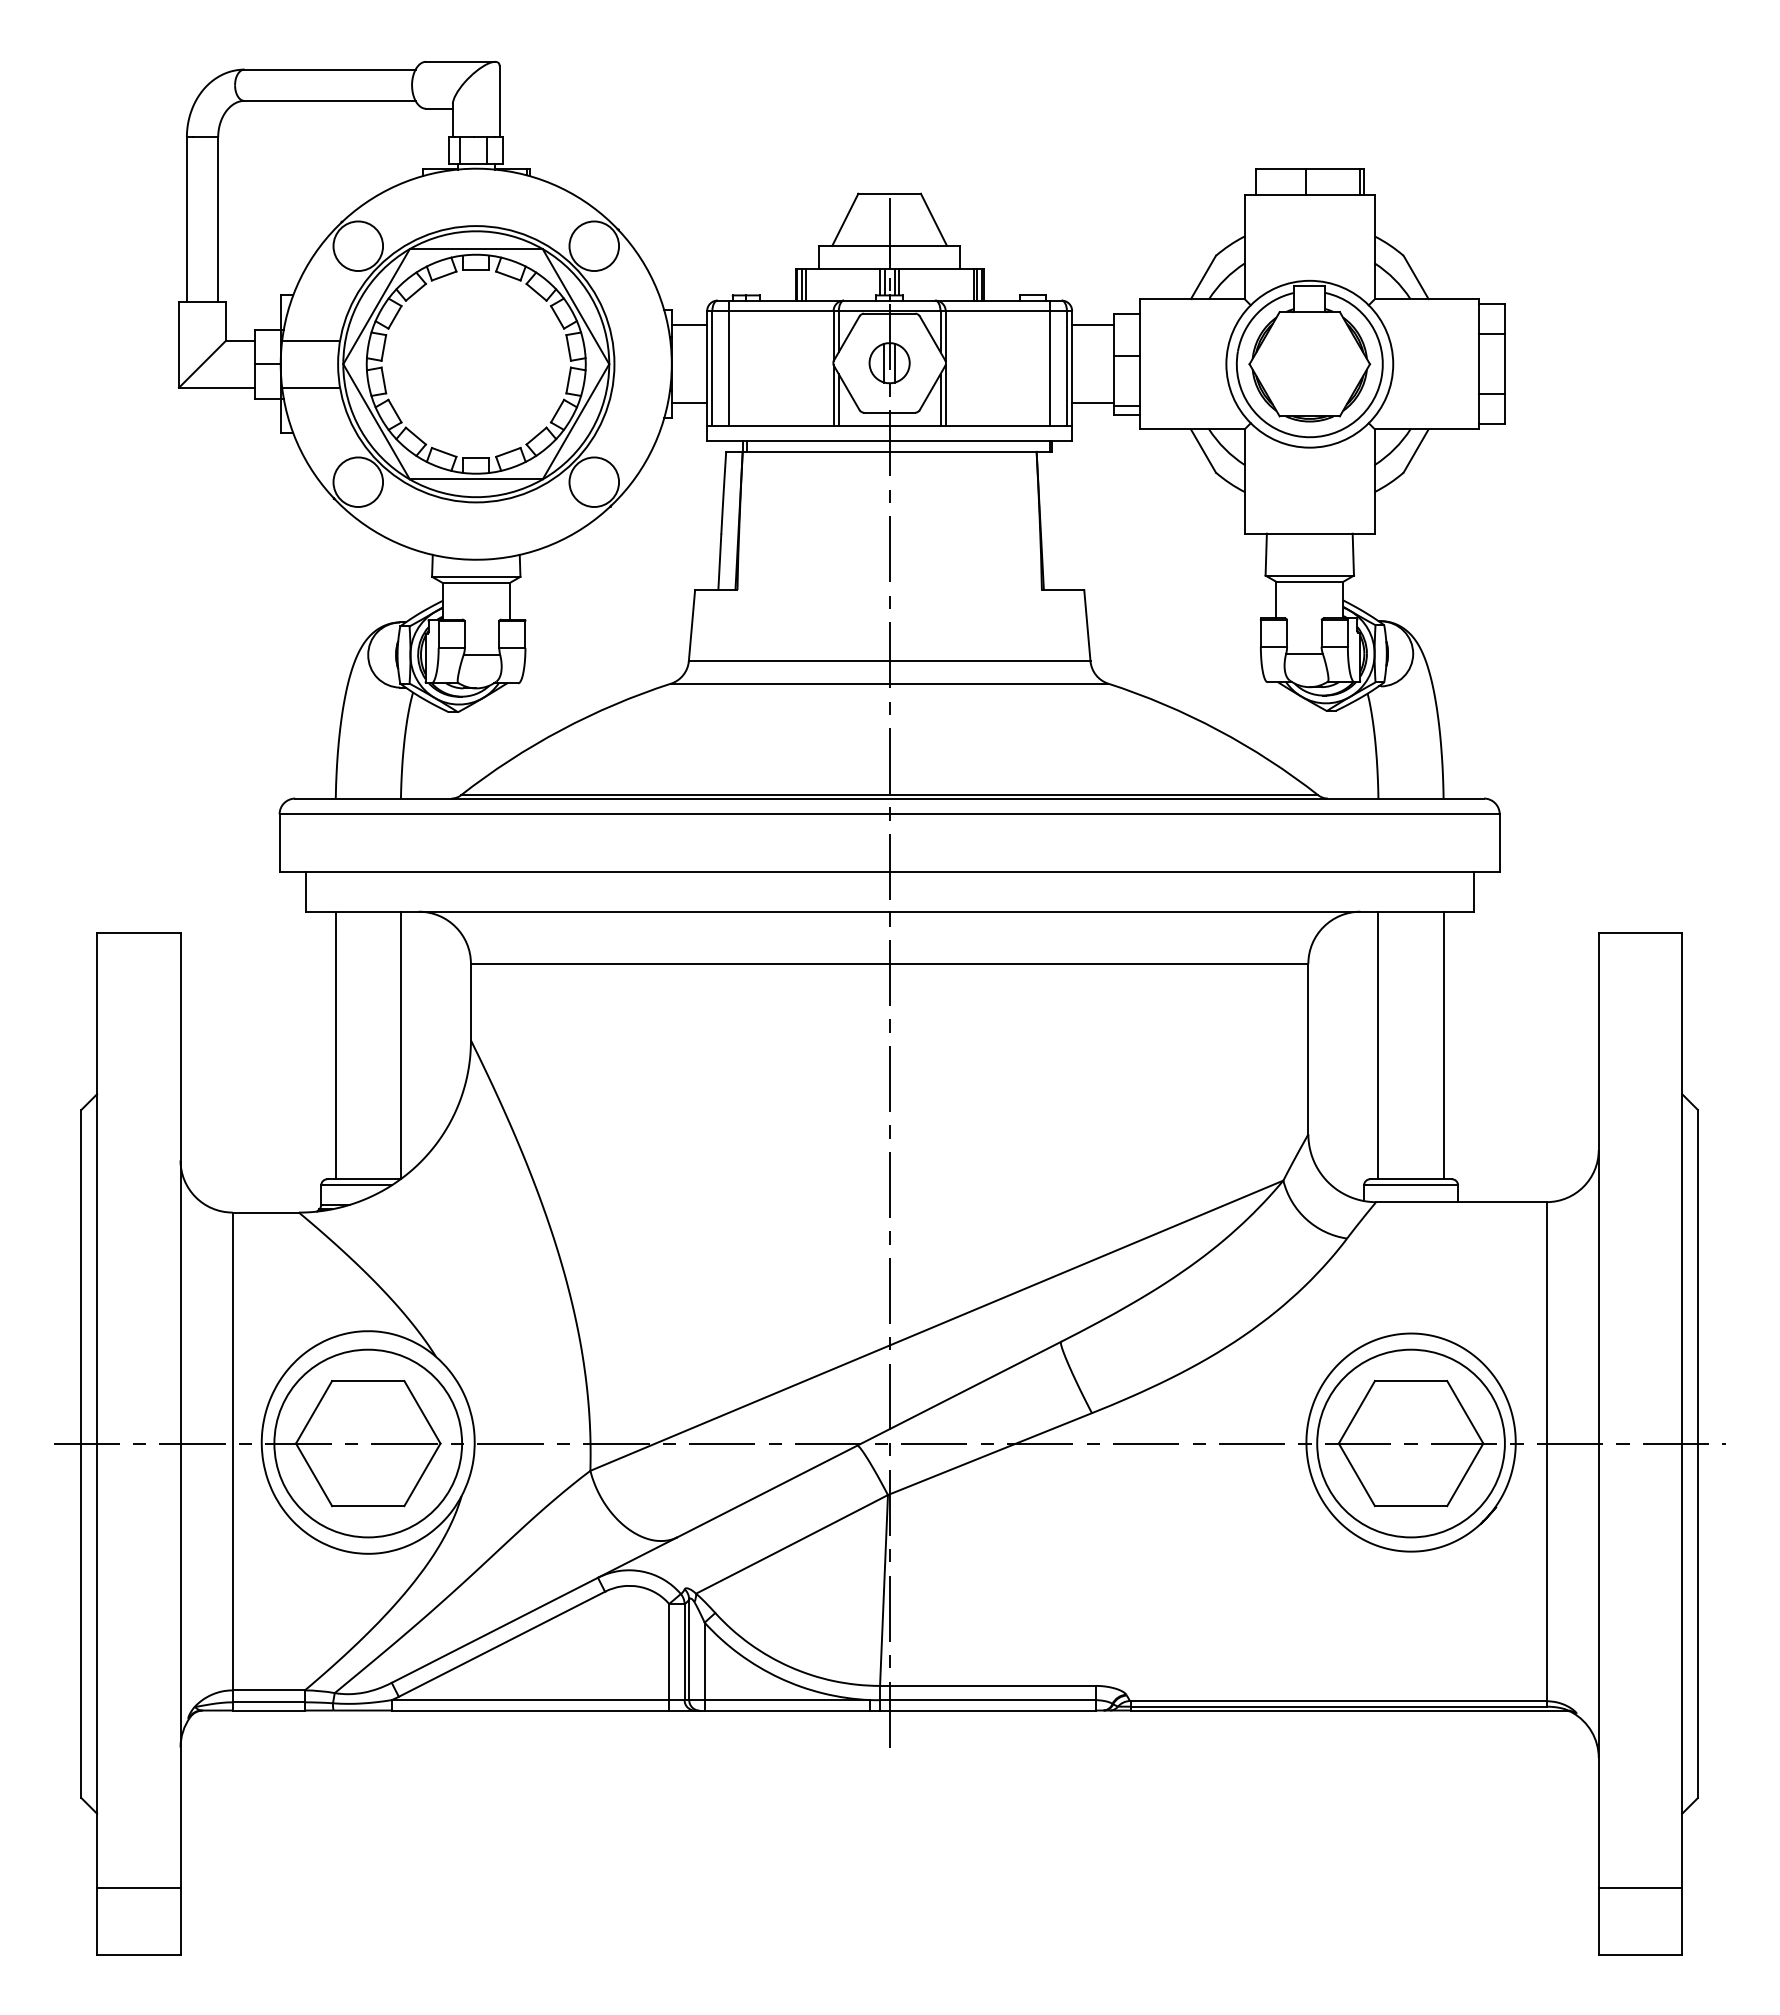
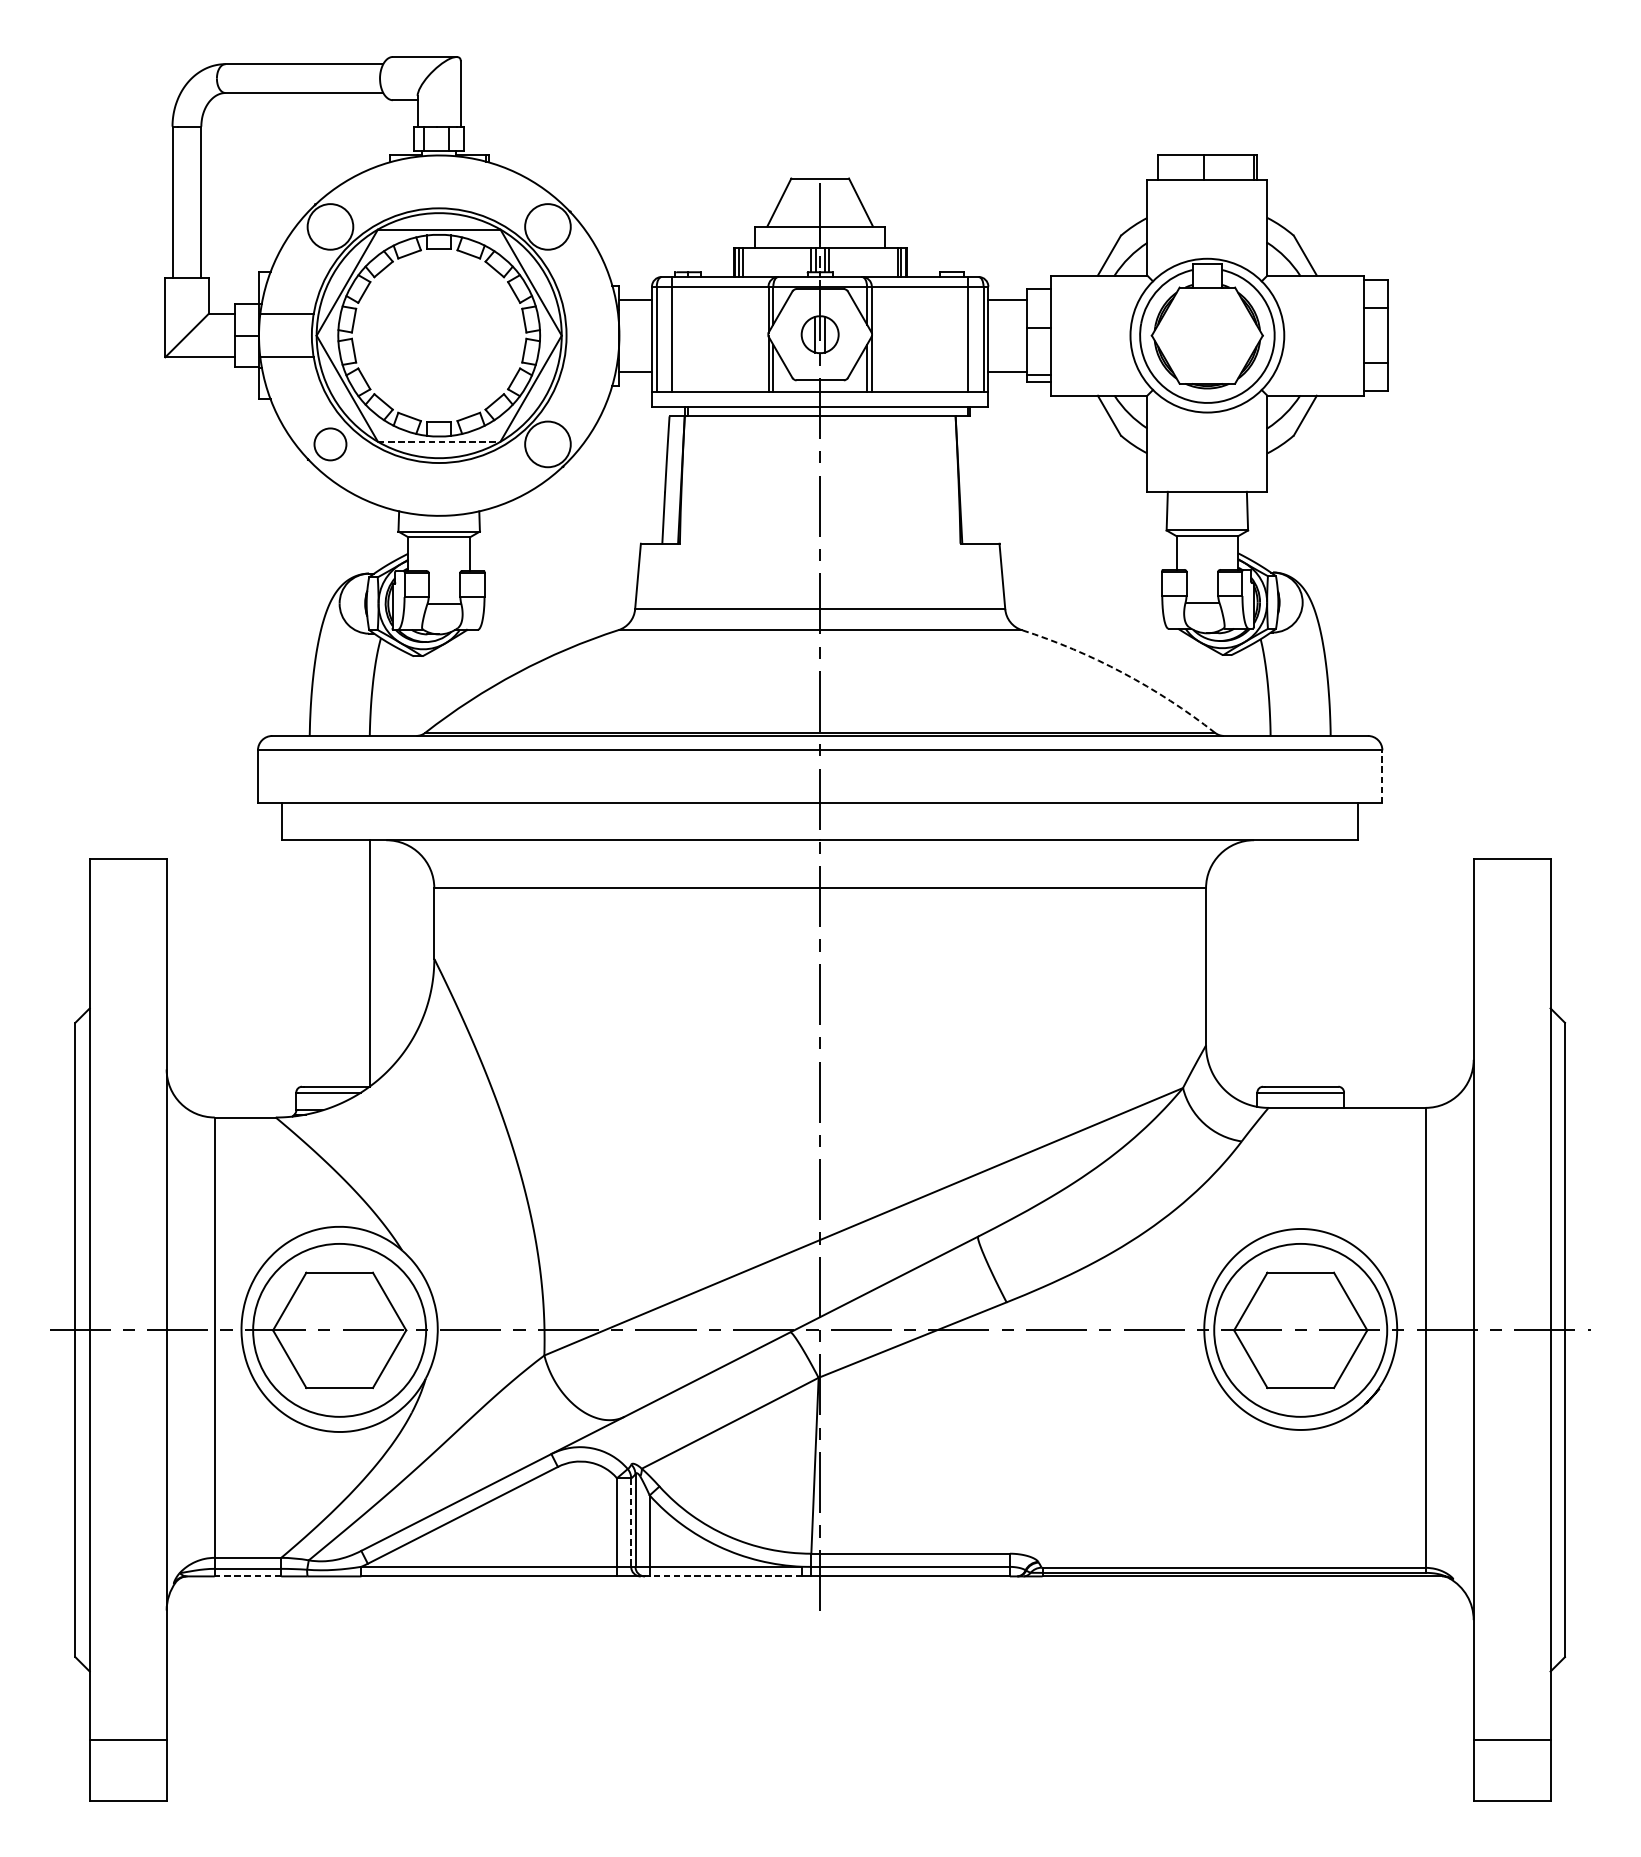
line: (476, 479) -> (439, 441), solid -> dashed
circle: (358, 482) -> (330, 444), size x0.7
arc: (1218, 730) -> (1123, 673), solid -> dashed
line: (1499, 842) -> (1382, 776), solid -> dashed
line: (335, 1045) -> (309, 963), removed
line: (1378, 1045) -> (1270, 963), removed
line: (1443, 1045) -> (1330, 963), removed
line: (684, 1652) -> (631, 1522), solid -> dashed
line: (268, 1710) -> (247, 1576), solid -> dashed
line: (787, 1710) -> (726, 1576), solid -> dashed

